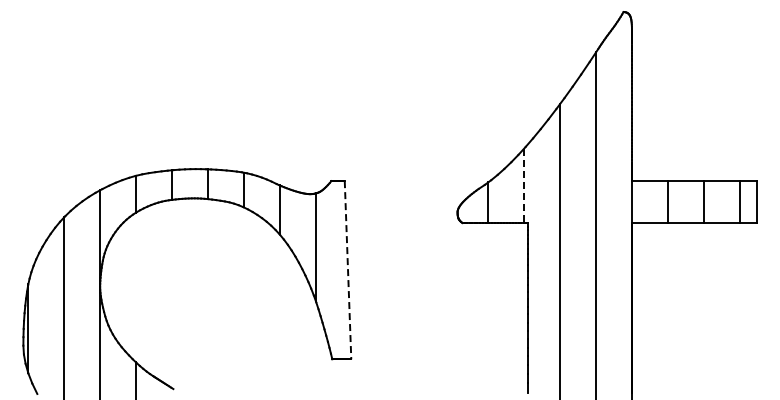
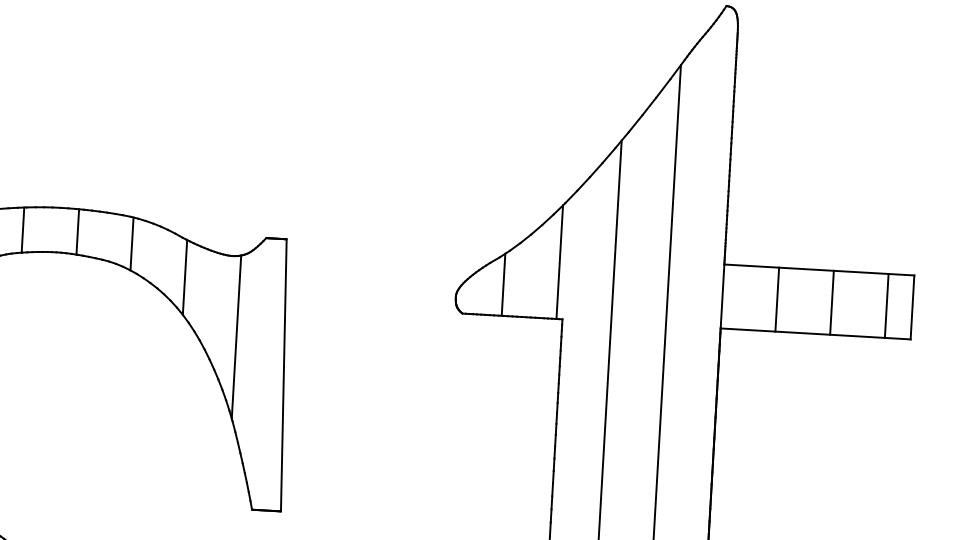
line: (524, 186) -> (560, 263), dashed -> solid
line: (348, 270) -> (284, 375), dashed -> solid

